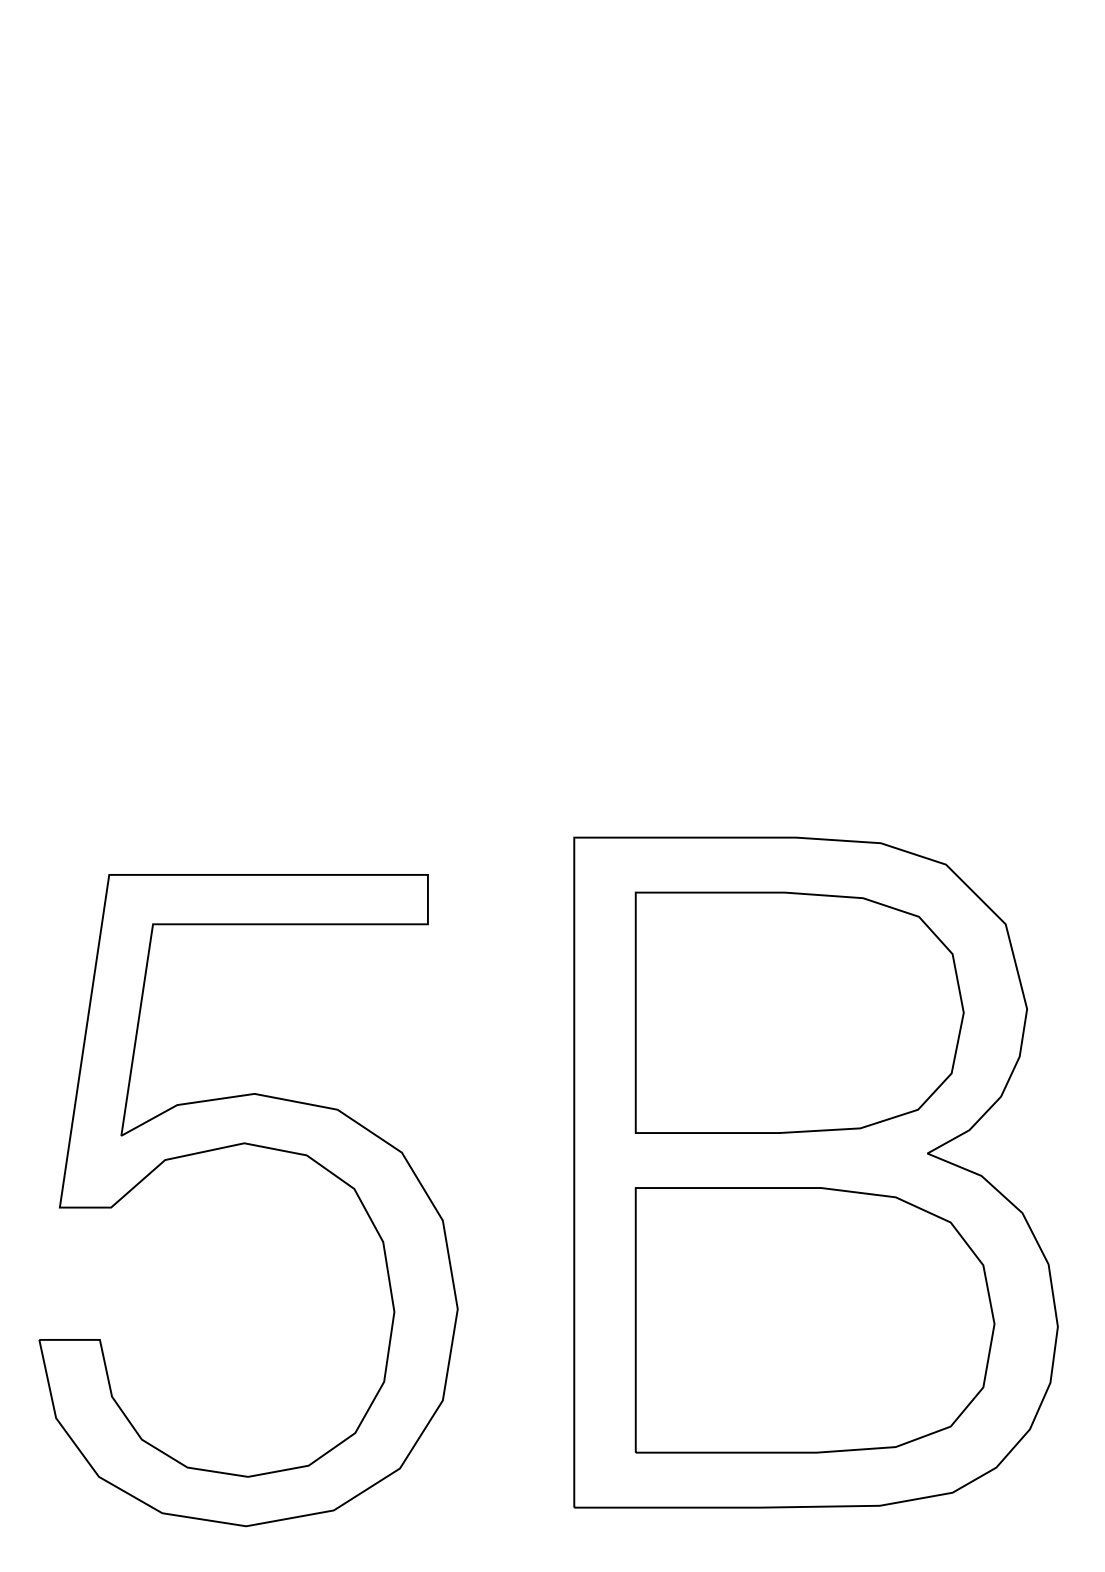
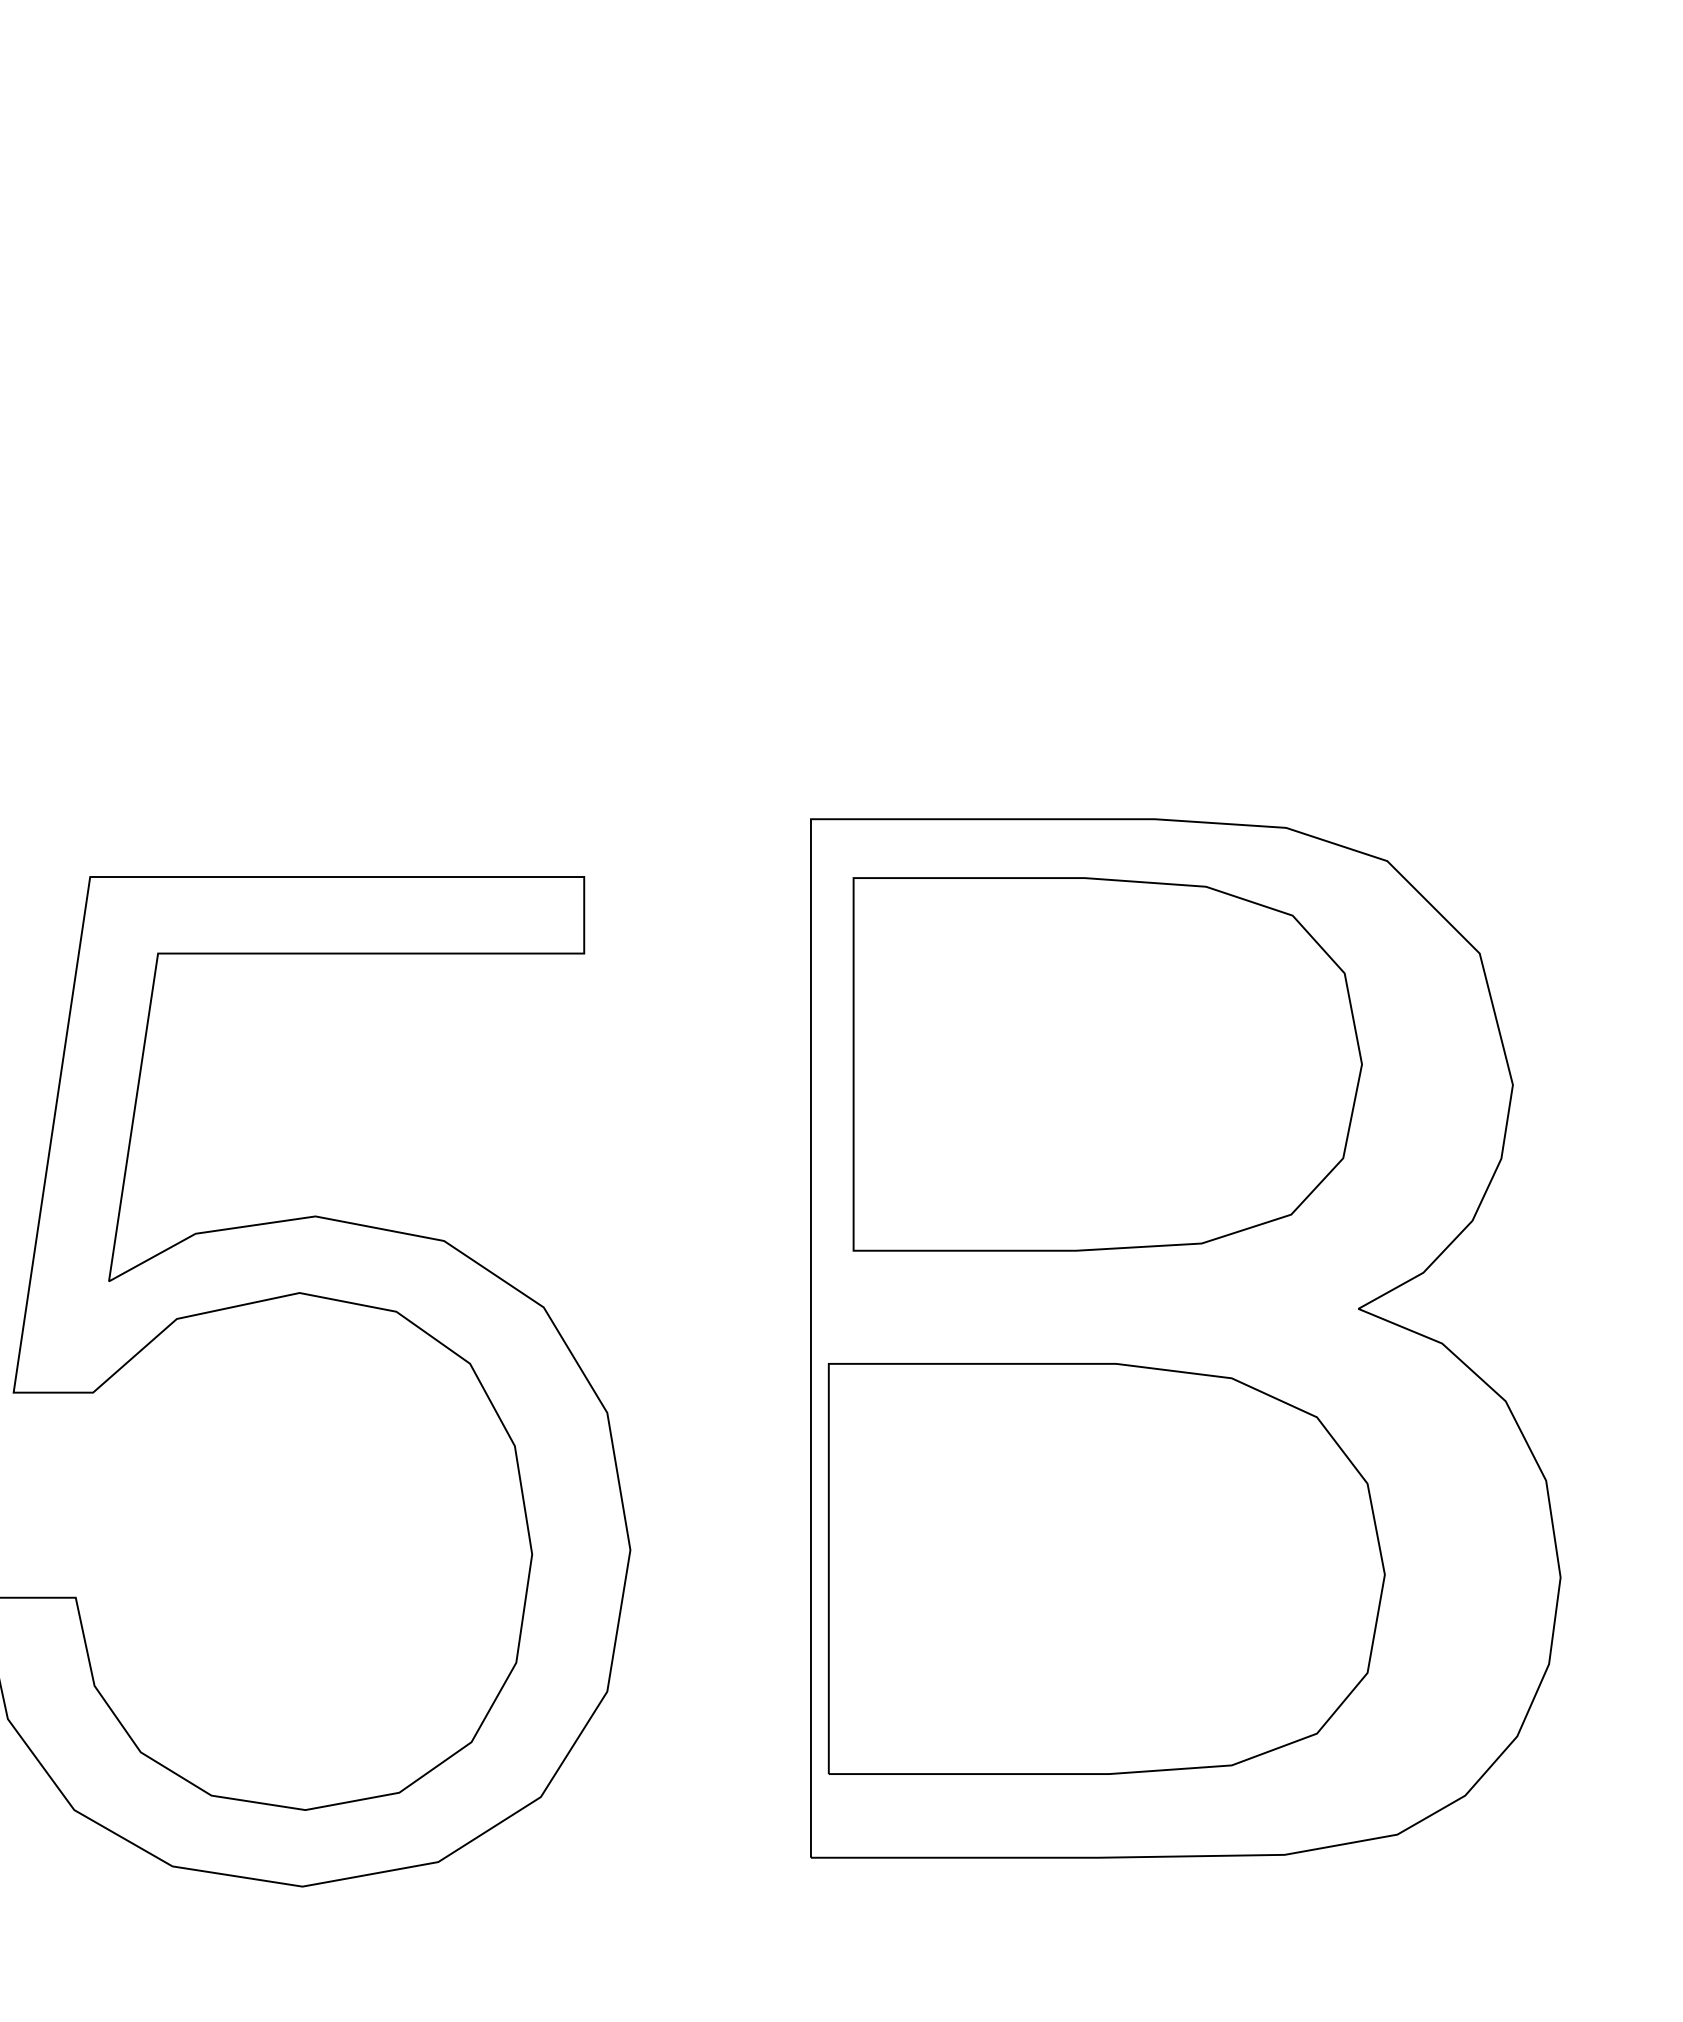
part: (799, 1012) -> (1107, 1063), moved
part: (814, 1320) -> (1105, 1569), moved

